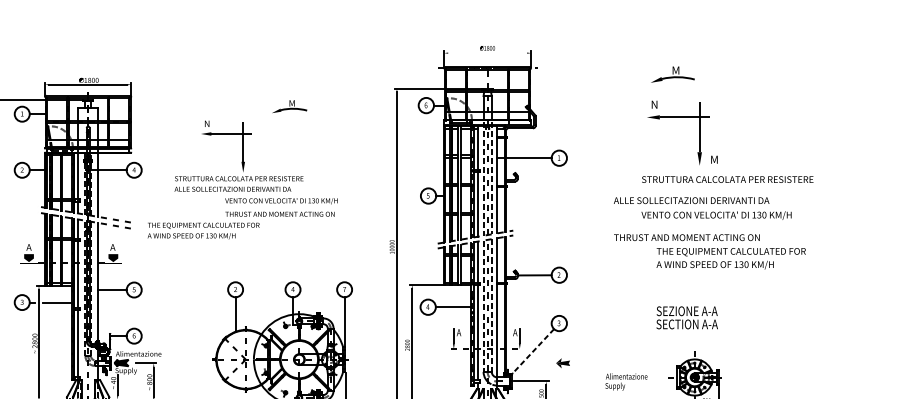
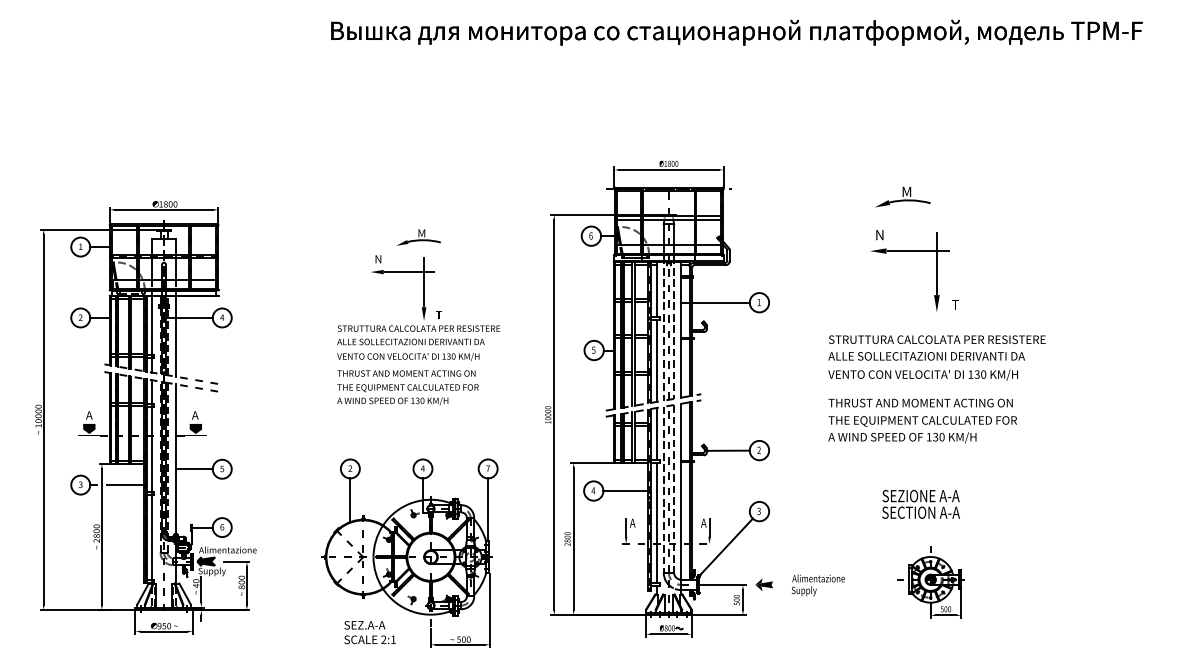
line: (487, 52) -> (668, 169), added
part: (238, 156) -> (418, 300), moved
text: (714, 159) -> (955, 304), M -> T
text: (727, 179) -> (937, 339), moved
text: (716, 215) -> (922, 374), moved
text: (203, 230) -> (407, 394), moved
text: (731, 258) -> (922, 429), moved
line: (533, 351) -> (726, 547), dashed -> solid
part: (562, 363) -> (763, 584), moved
text: (625, 381) -> (817, 585), moved

